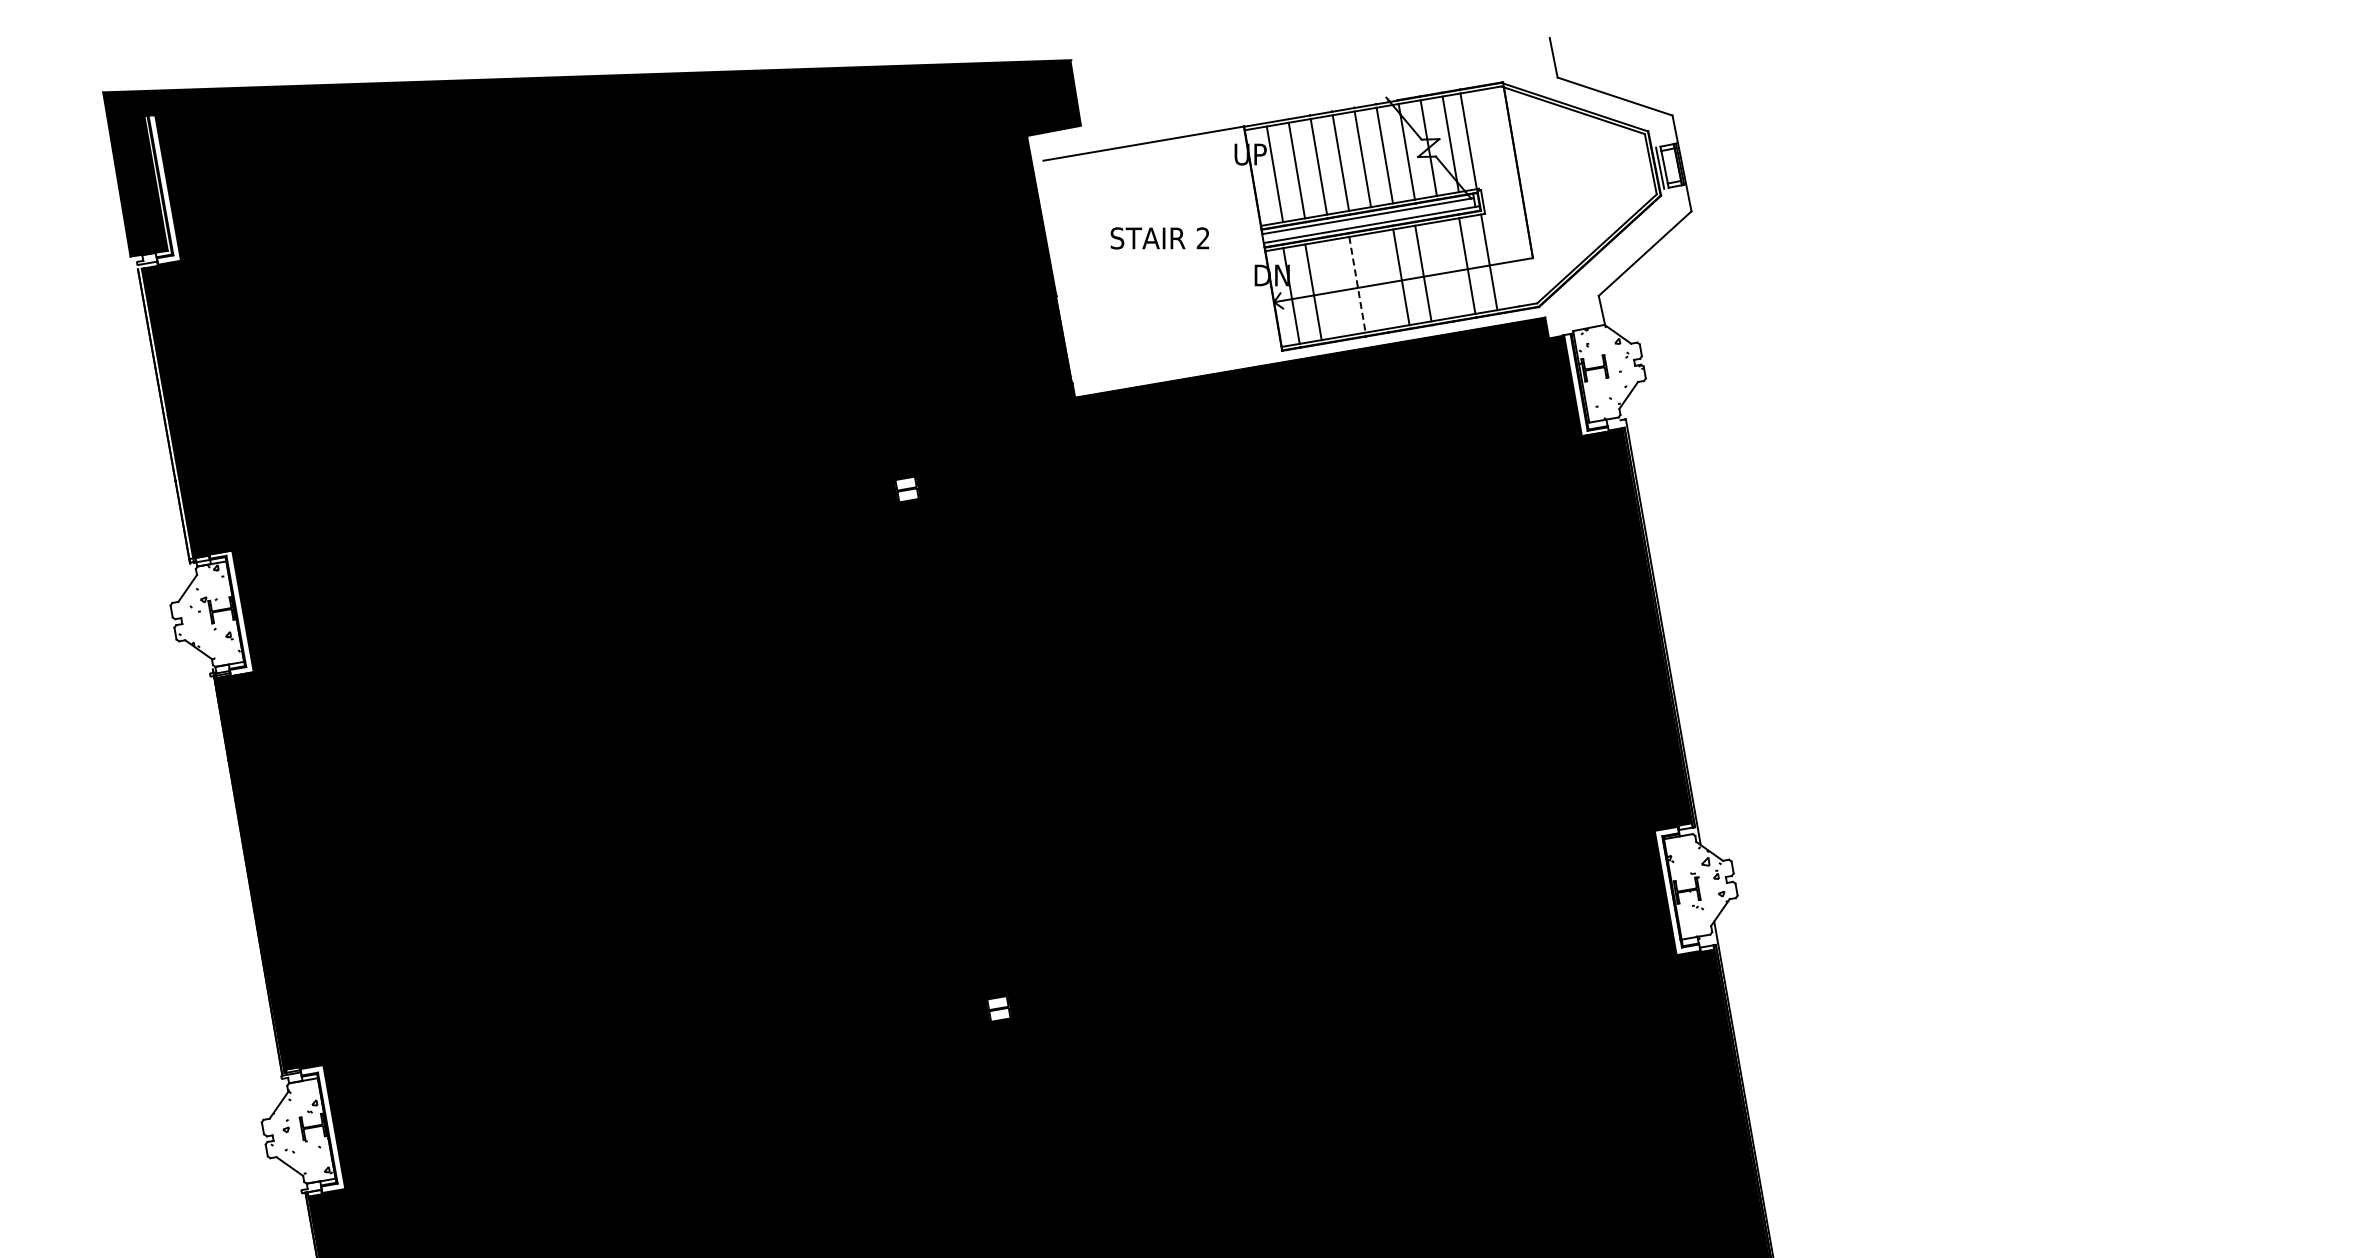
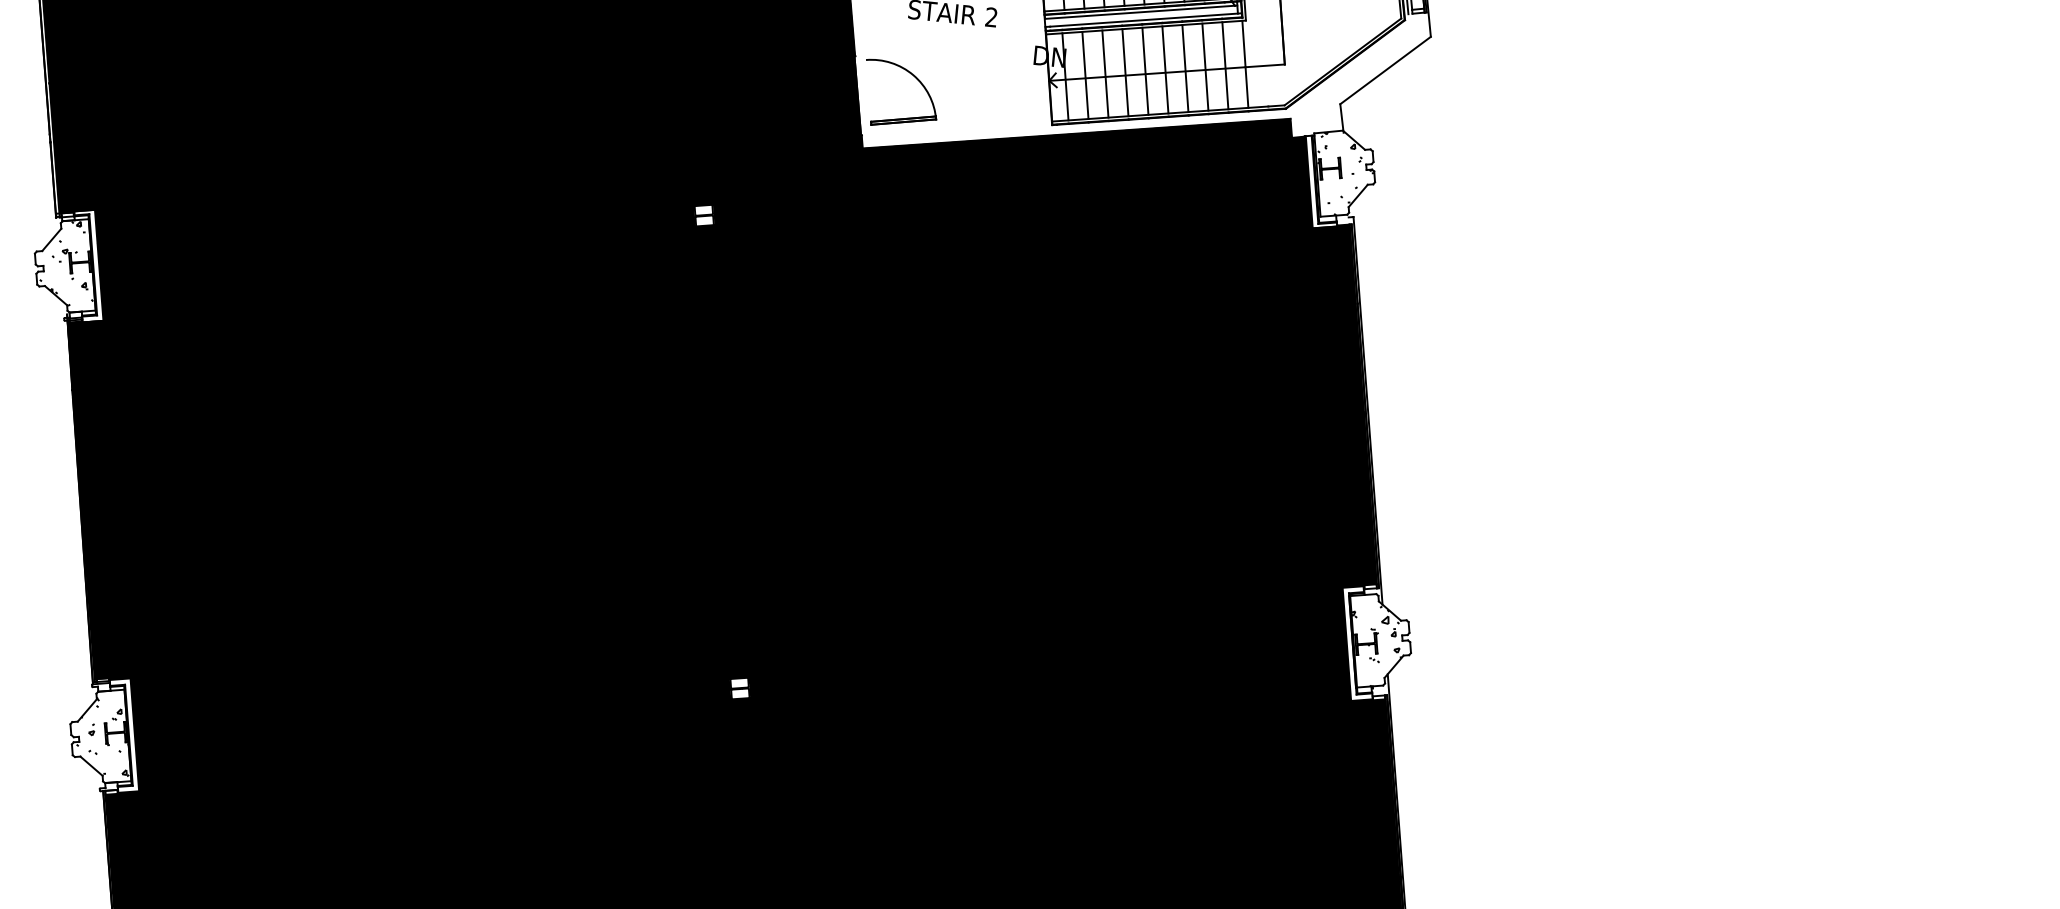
line: (1445, 269) -> (1205, 66), added
line: (1379, 280) -> (1145, 70), added
line: (1357, 284) -> (1125, 72), dashed -> solid
line: (1335, 288) -> (1105, 74), added
part: (1124, 313) -> (914, 77), added

